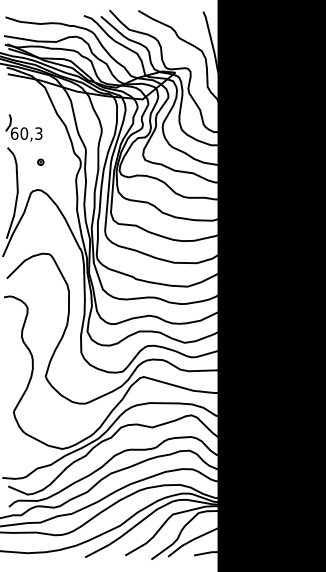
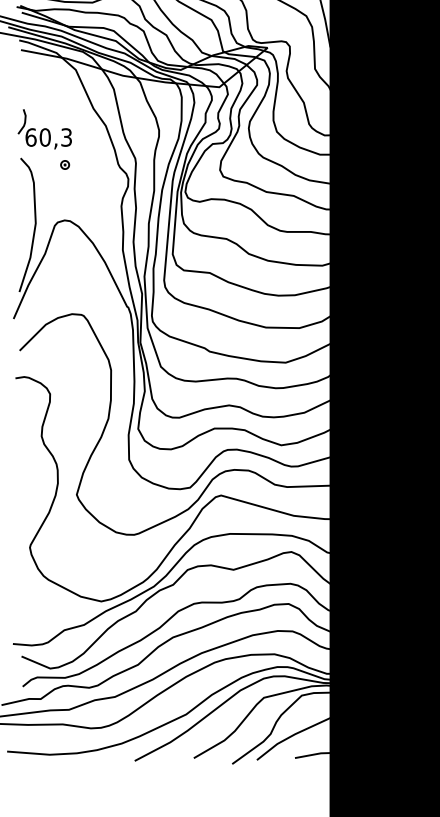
part: (40, 161) -> (64, 163), moved

